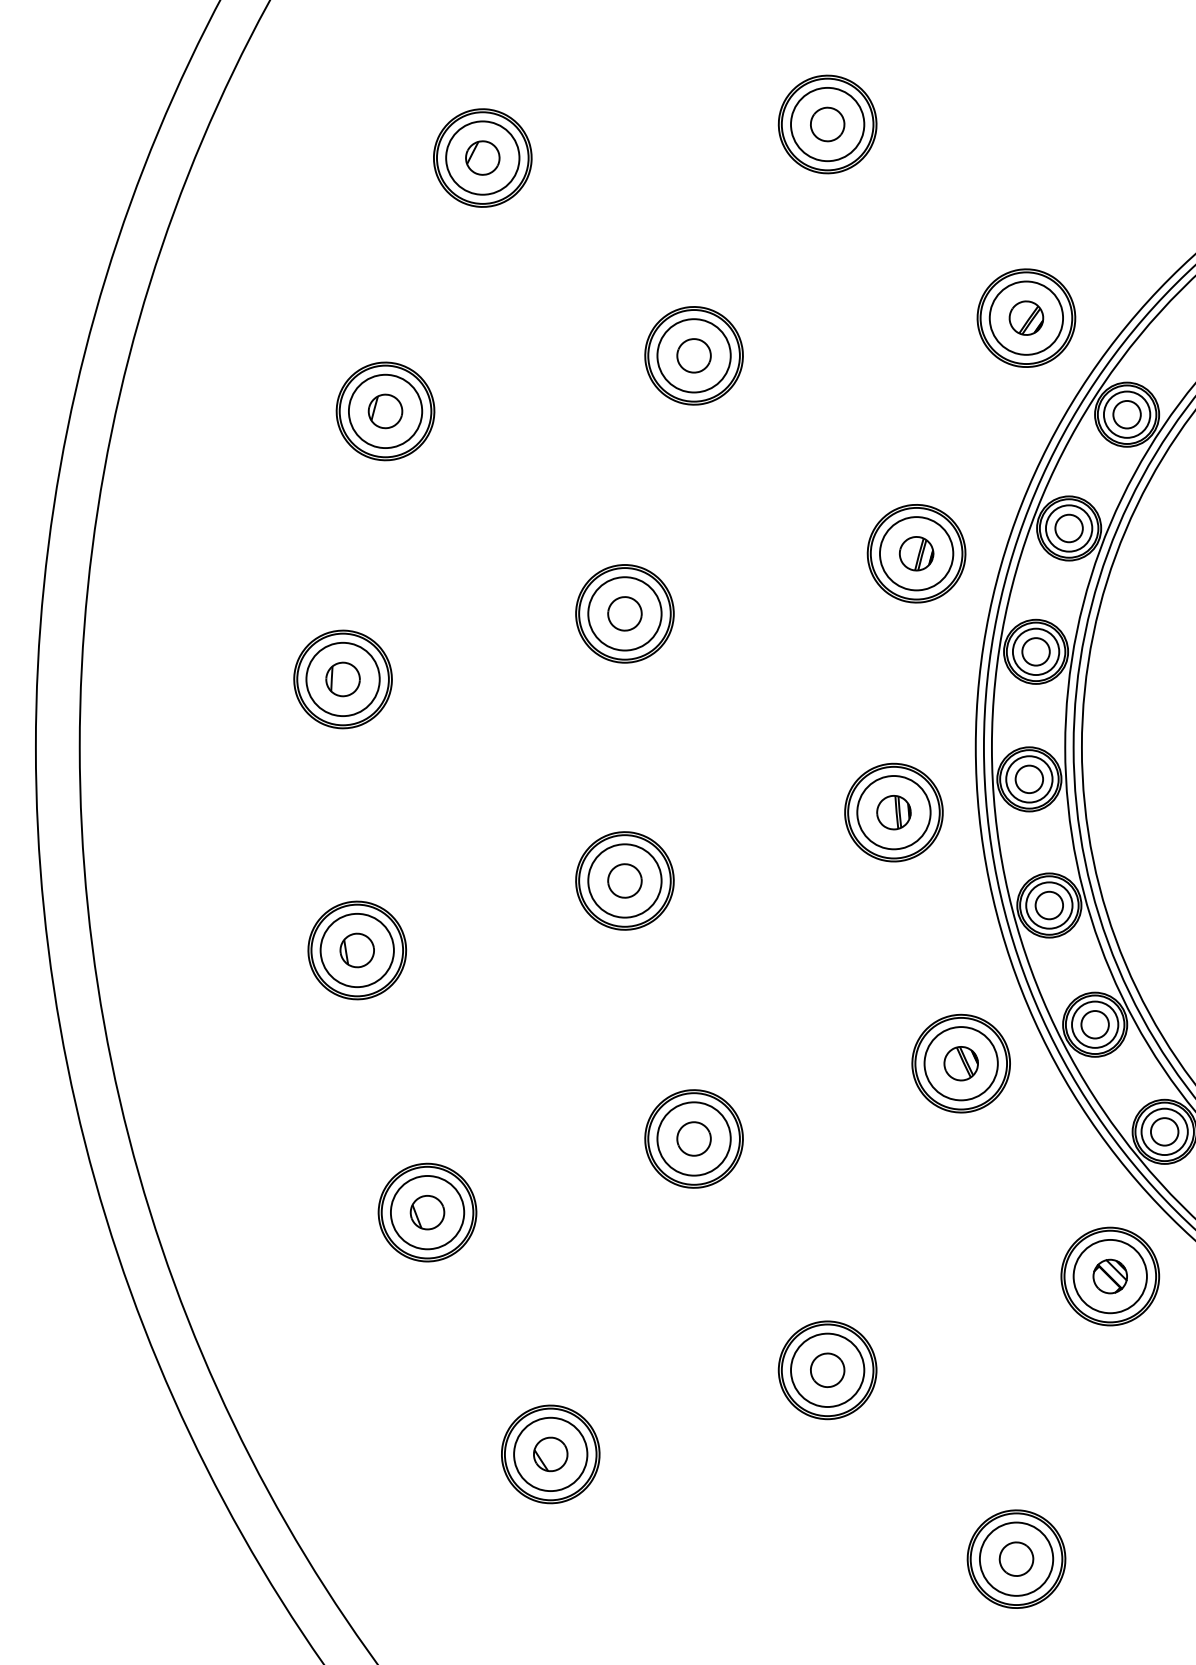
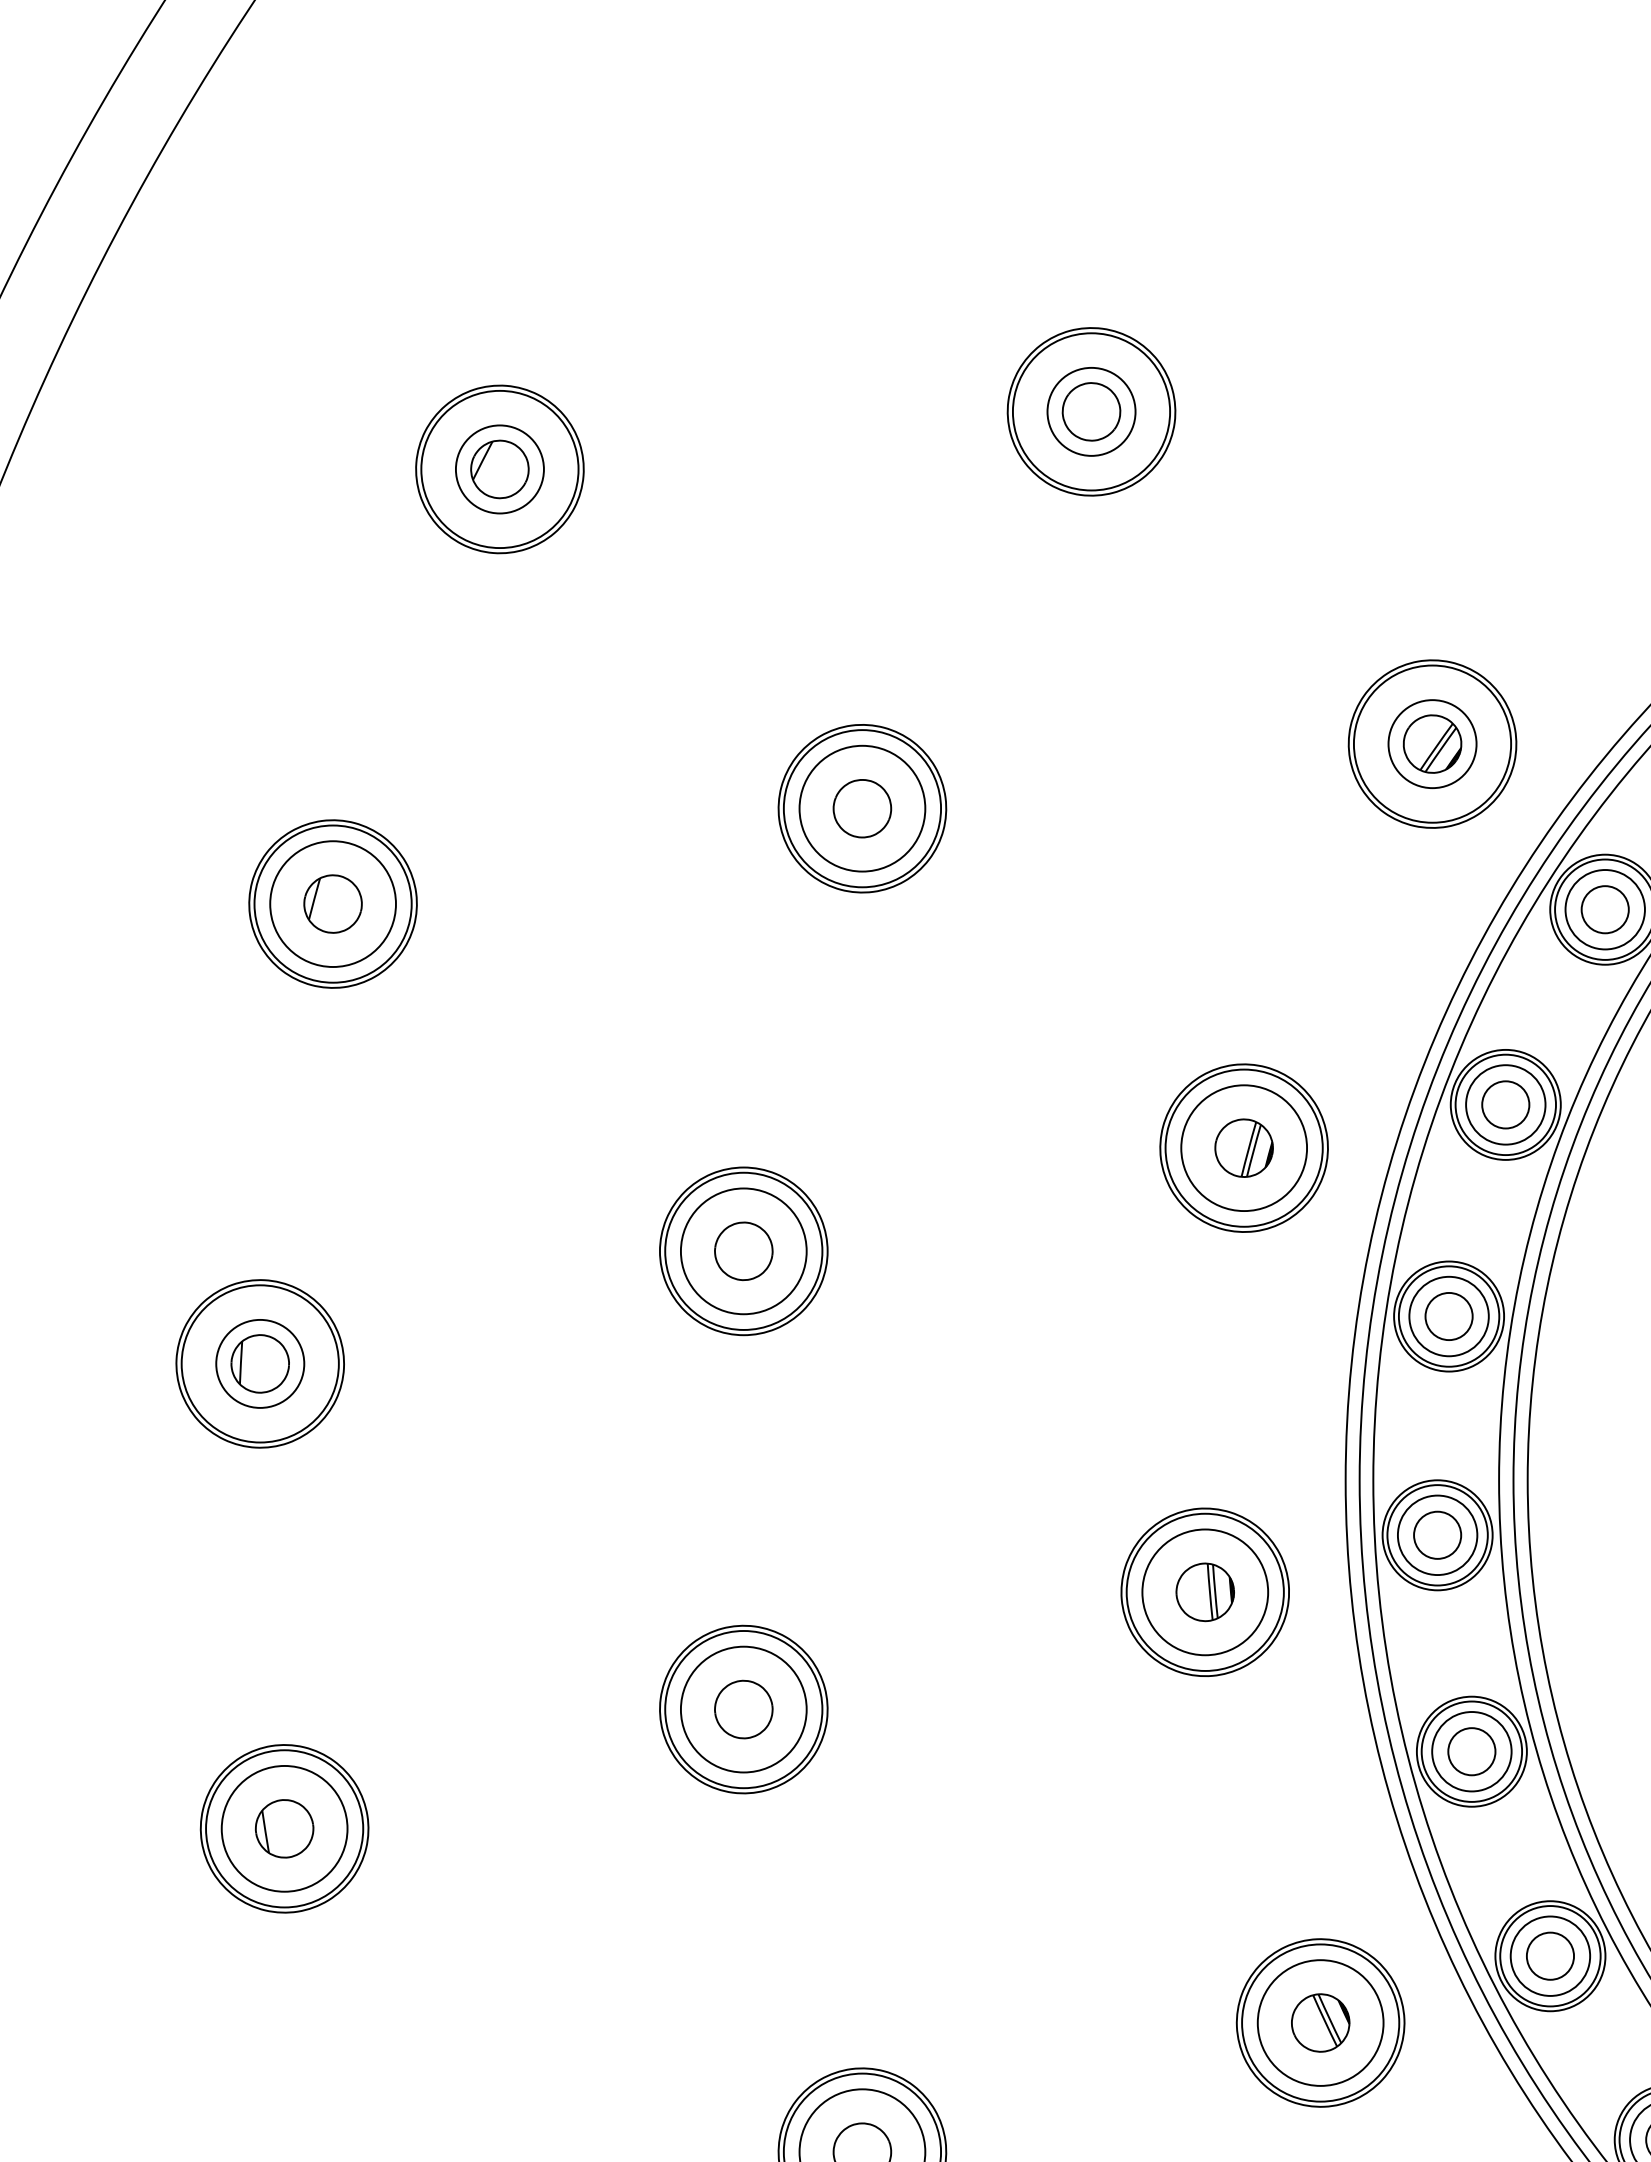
circle: (827, 124) -> (1091, 411), size x0.7
circle: (482, 157) -> (499, 468), size x0.7
circle: (1026, 317) -> (1432, 742), size x0.7
circle: (342, 679) -> (259, 1363), size x0.7

